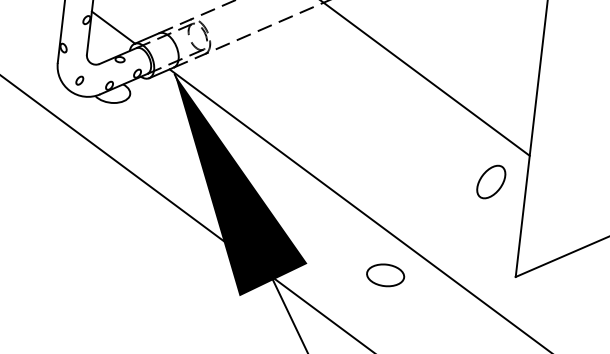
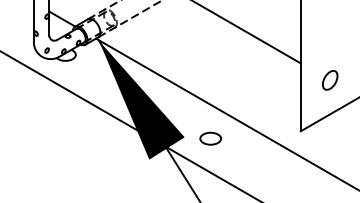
part: (491, 182) -> (330, 80), moved
part: (385, 274) -> (210, 138), moved

